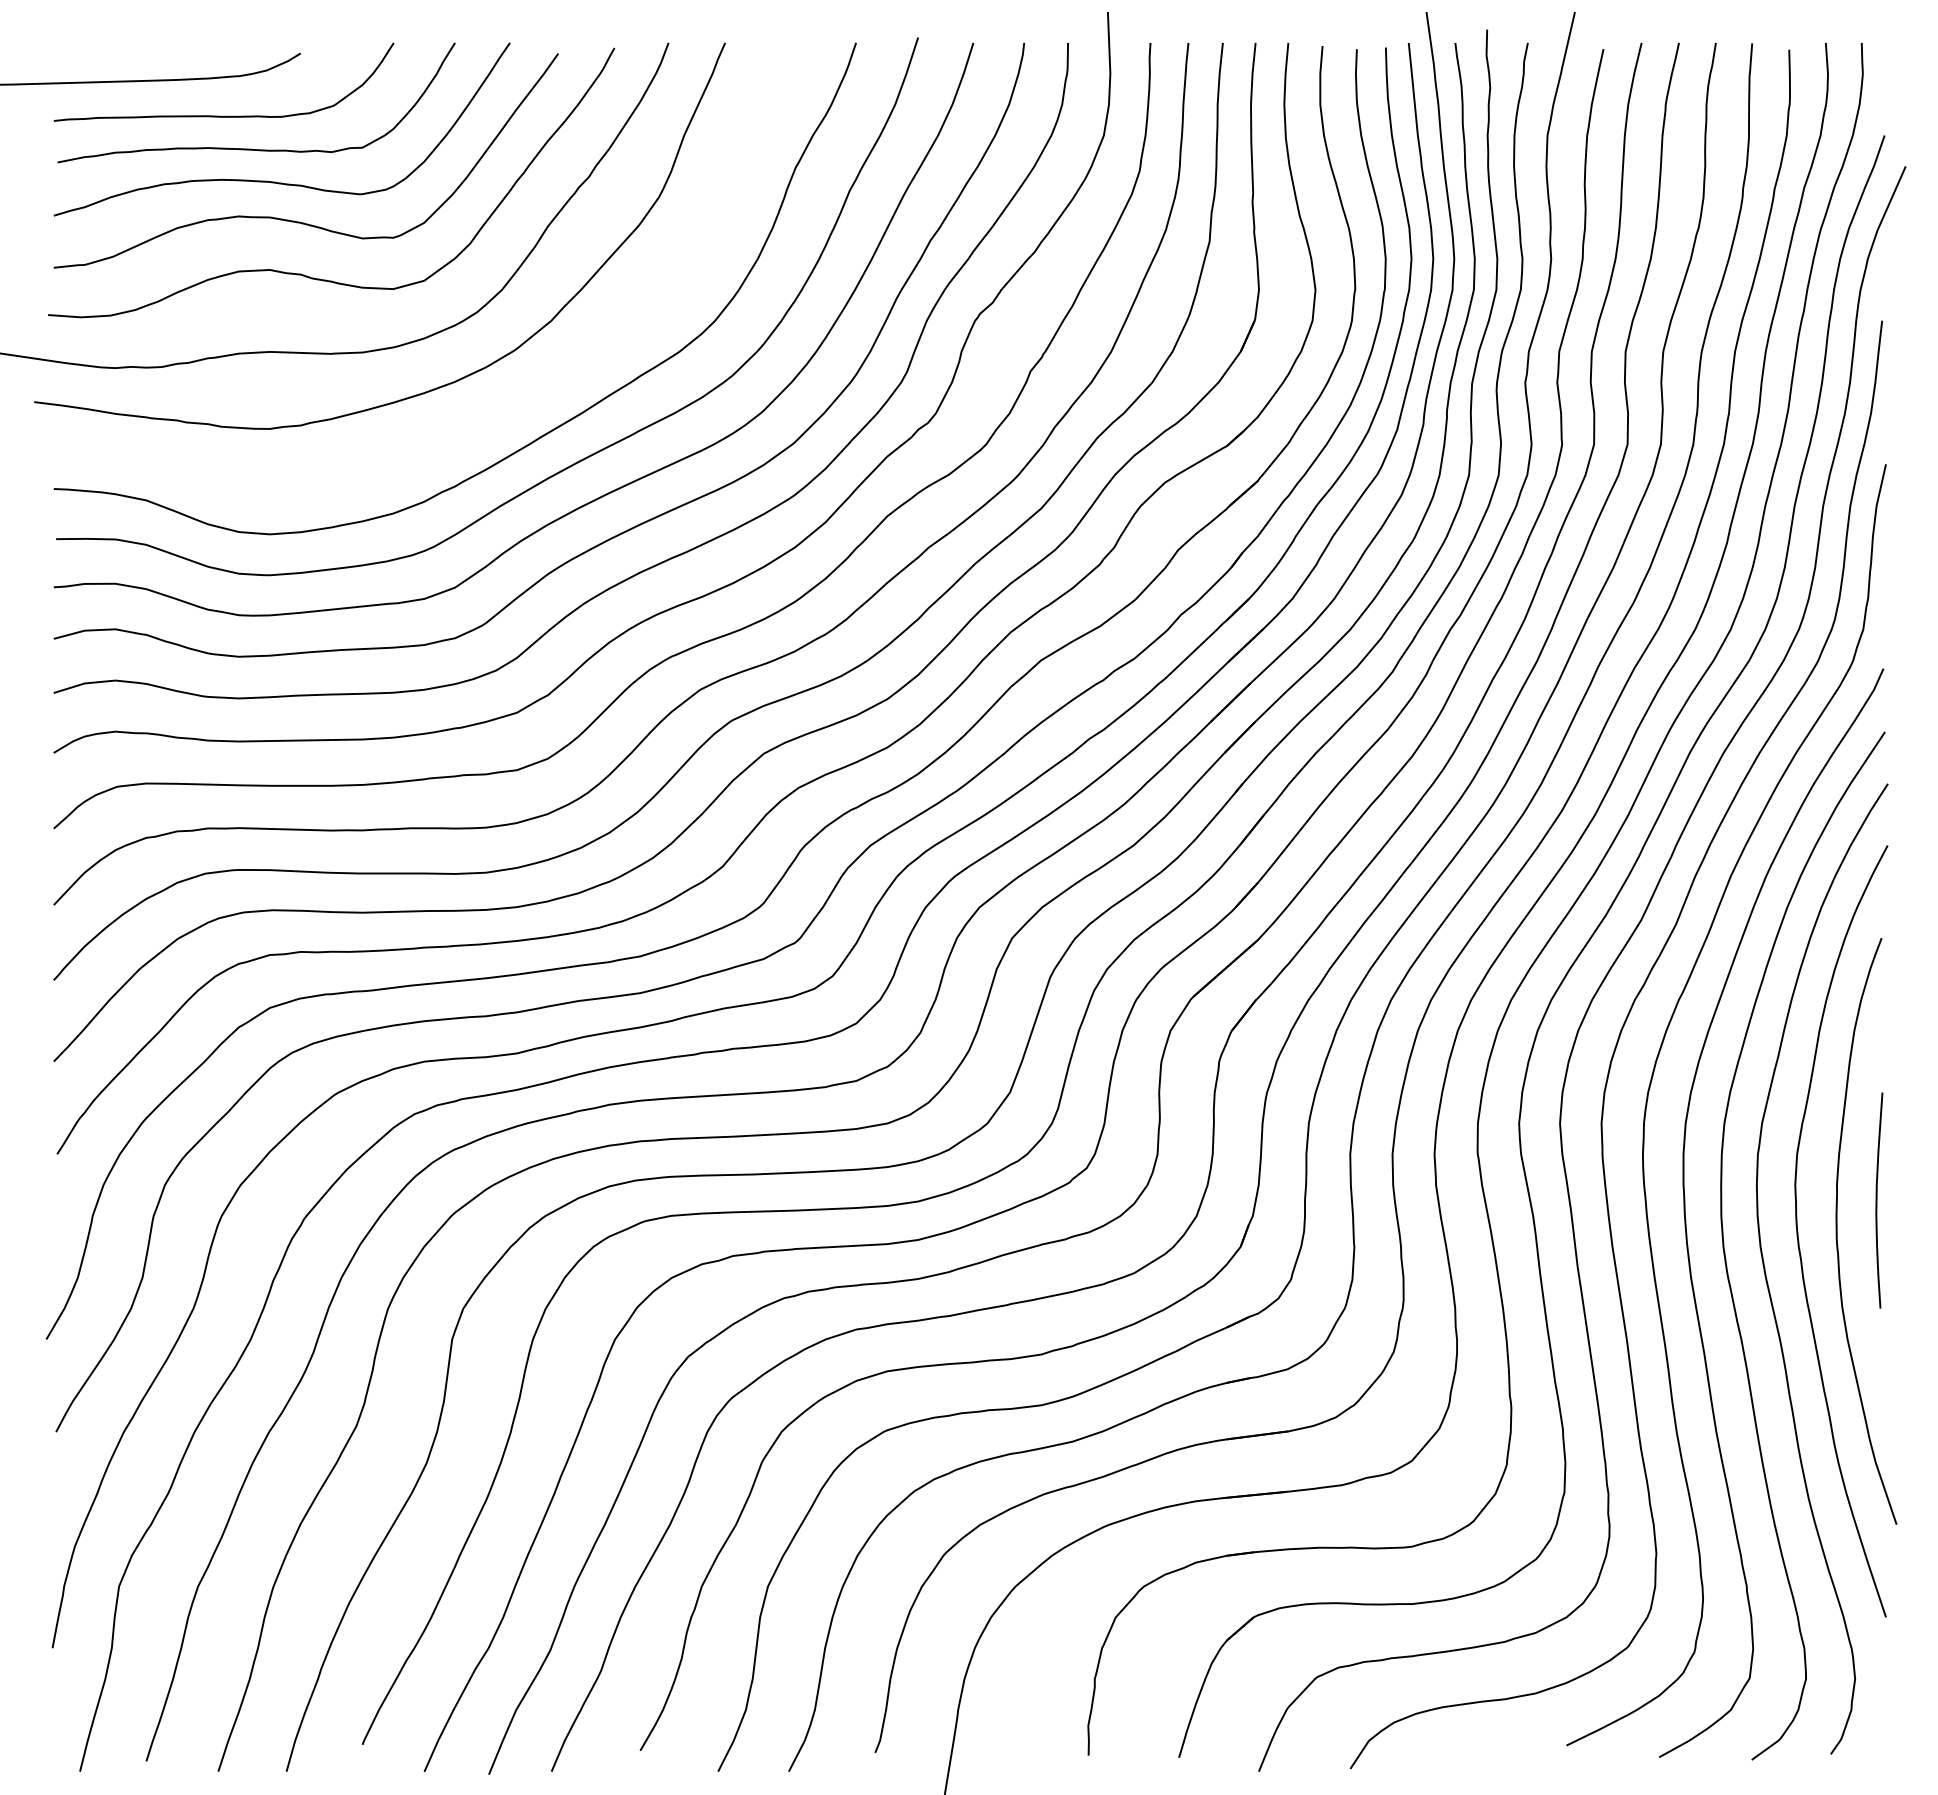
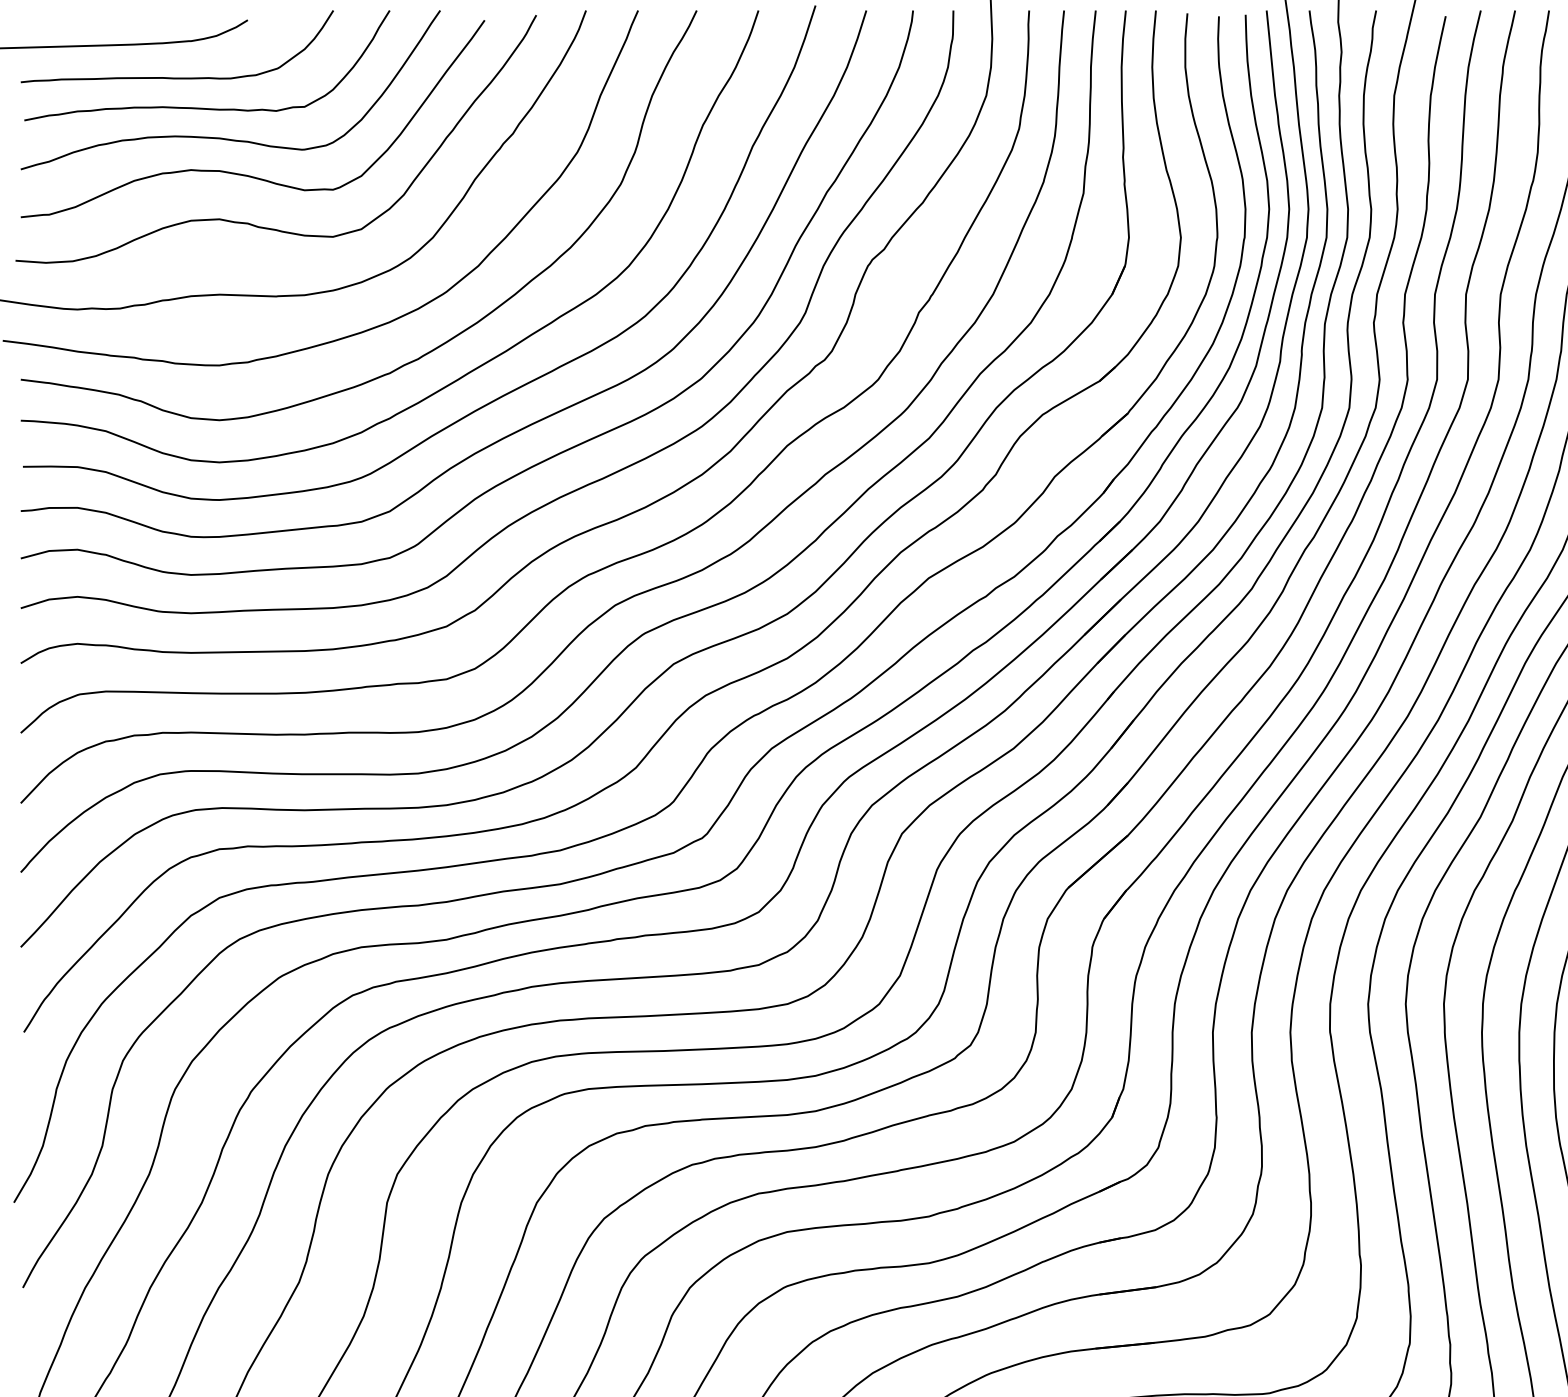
curve: (506, 408) -> (437, 346), added

